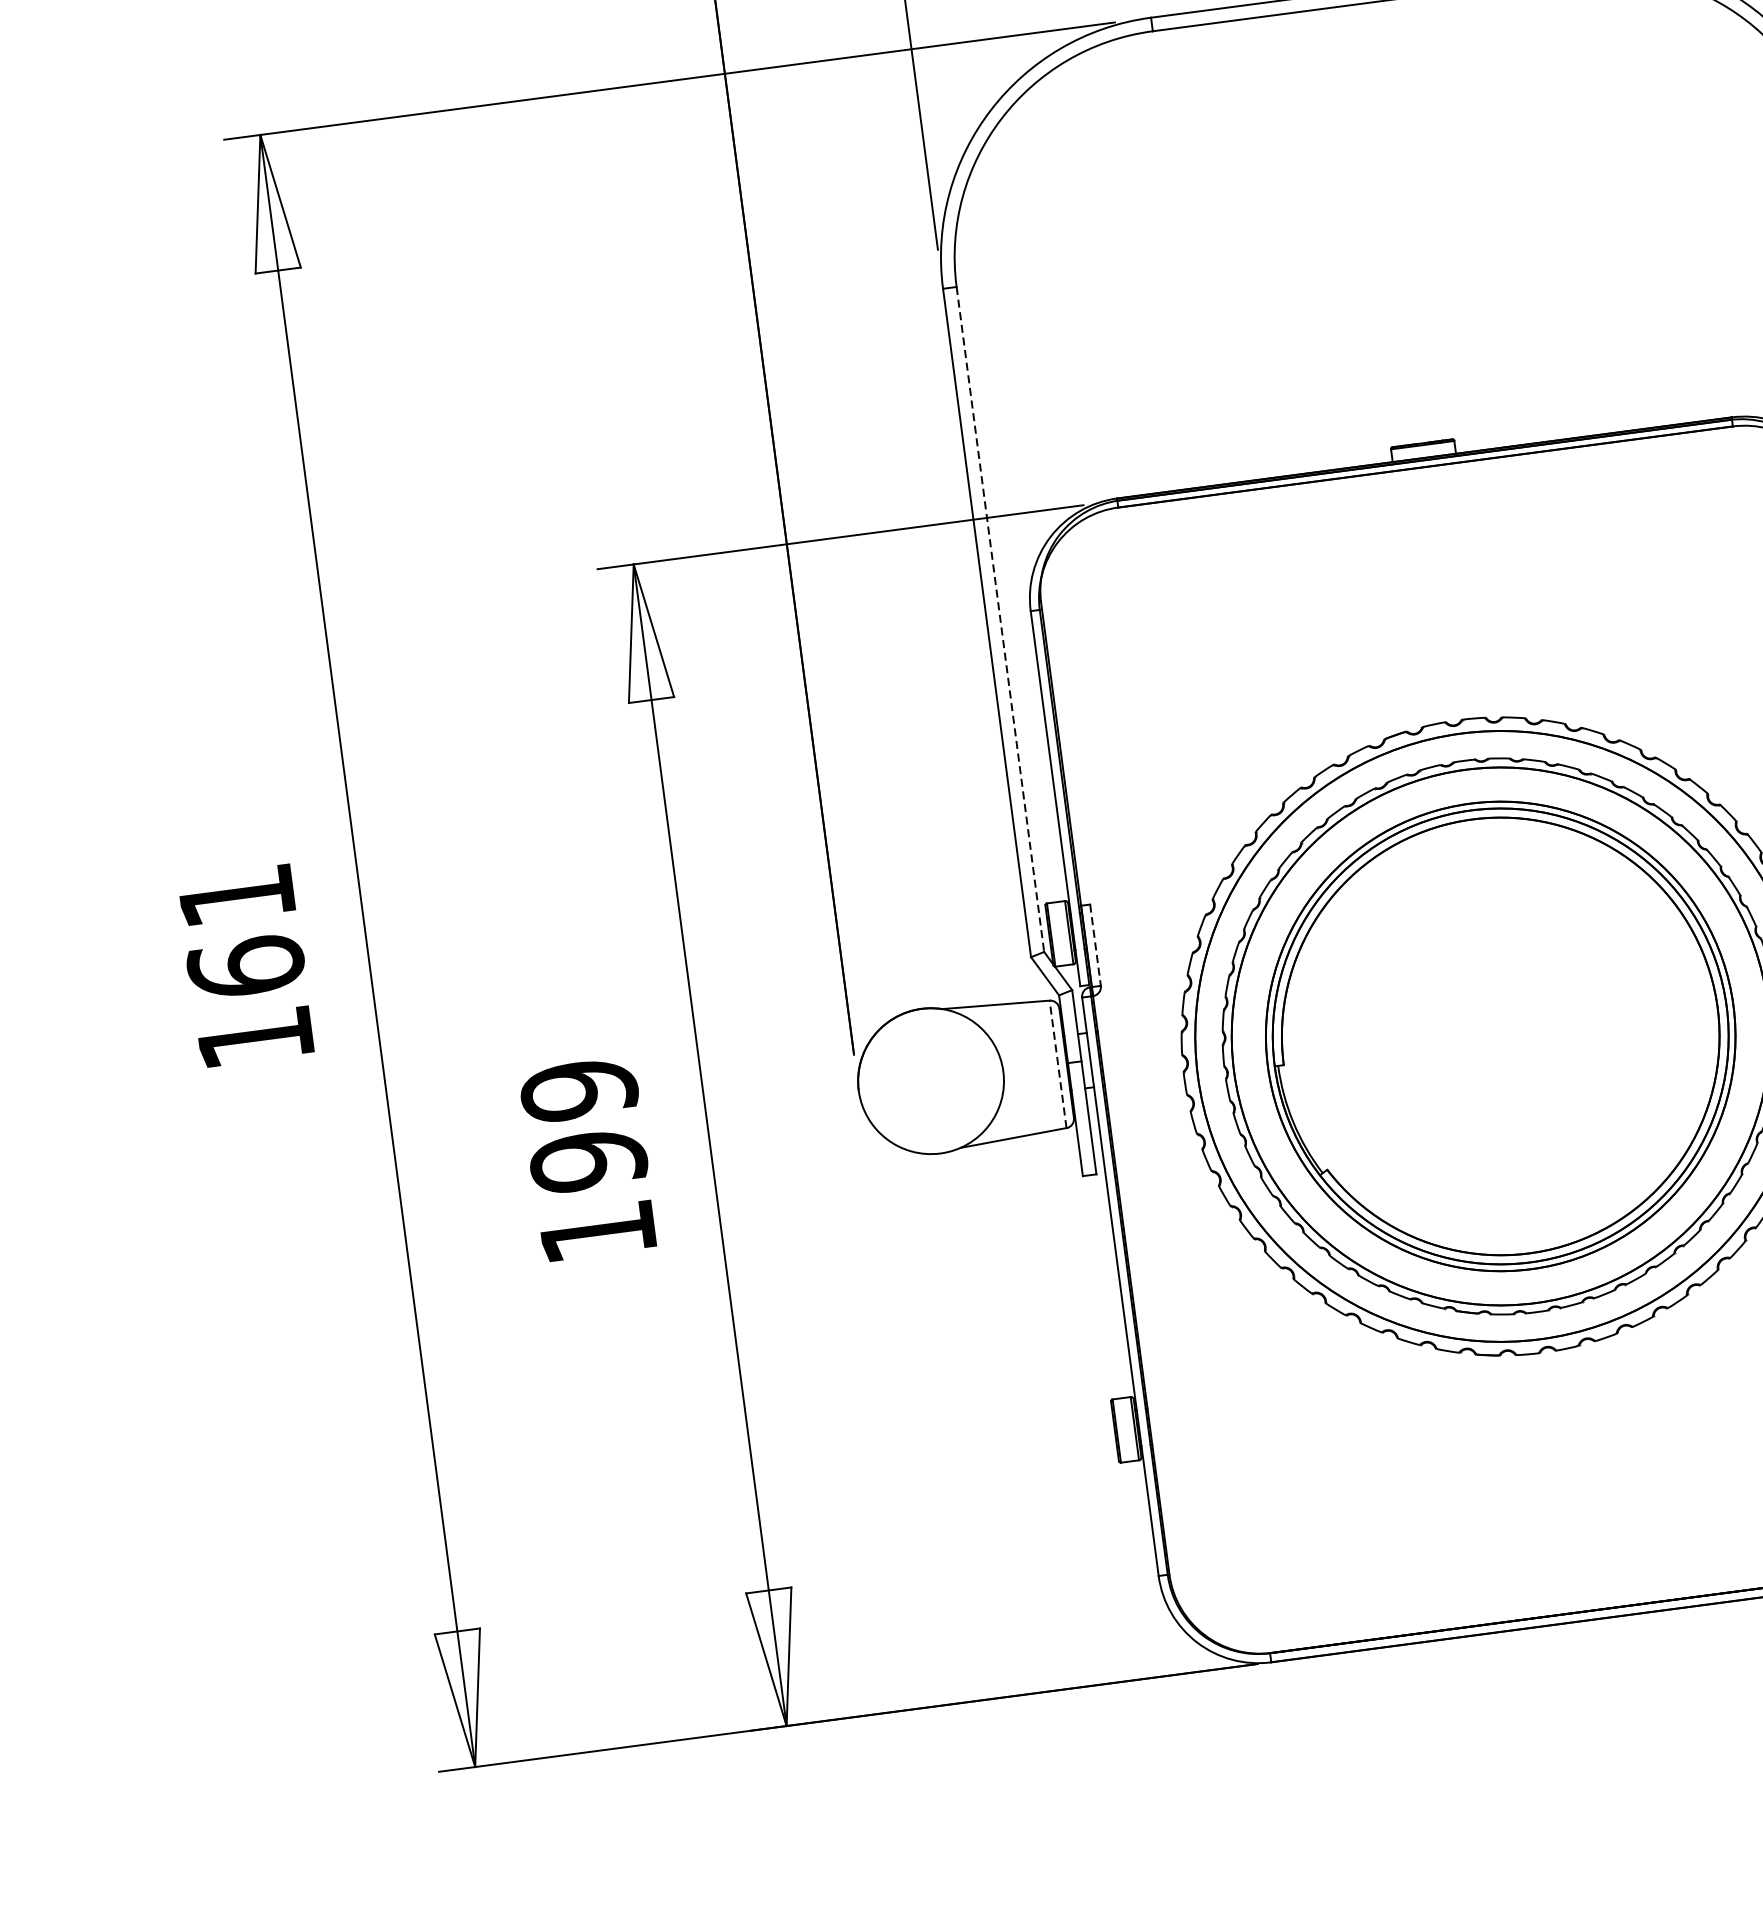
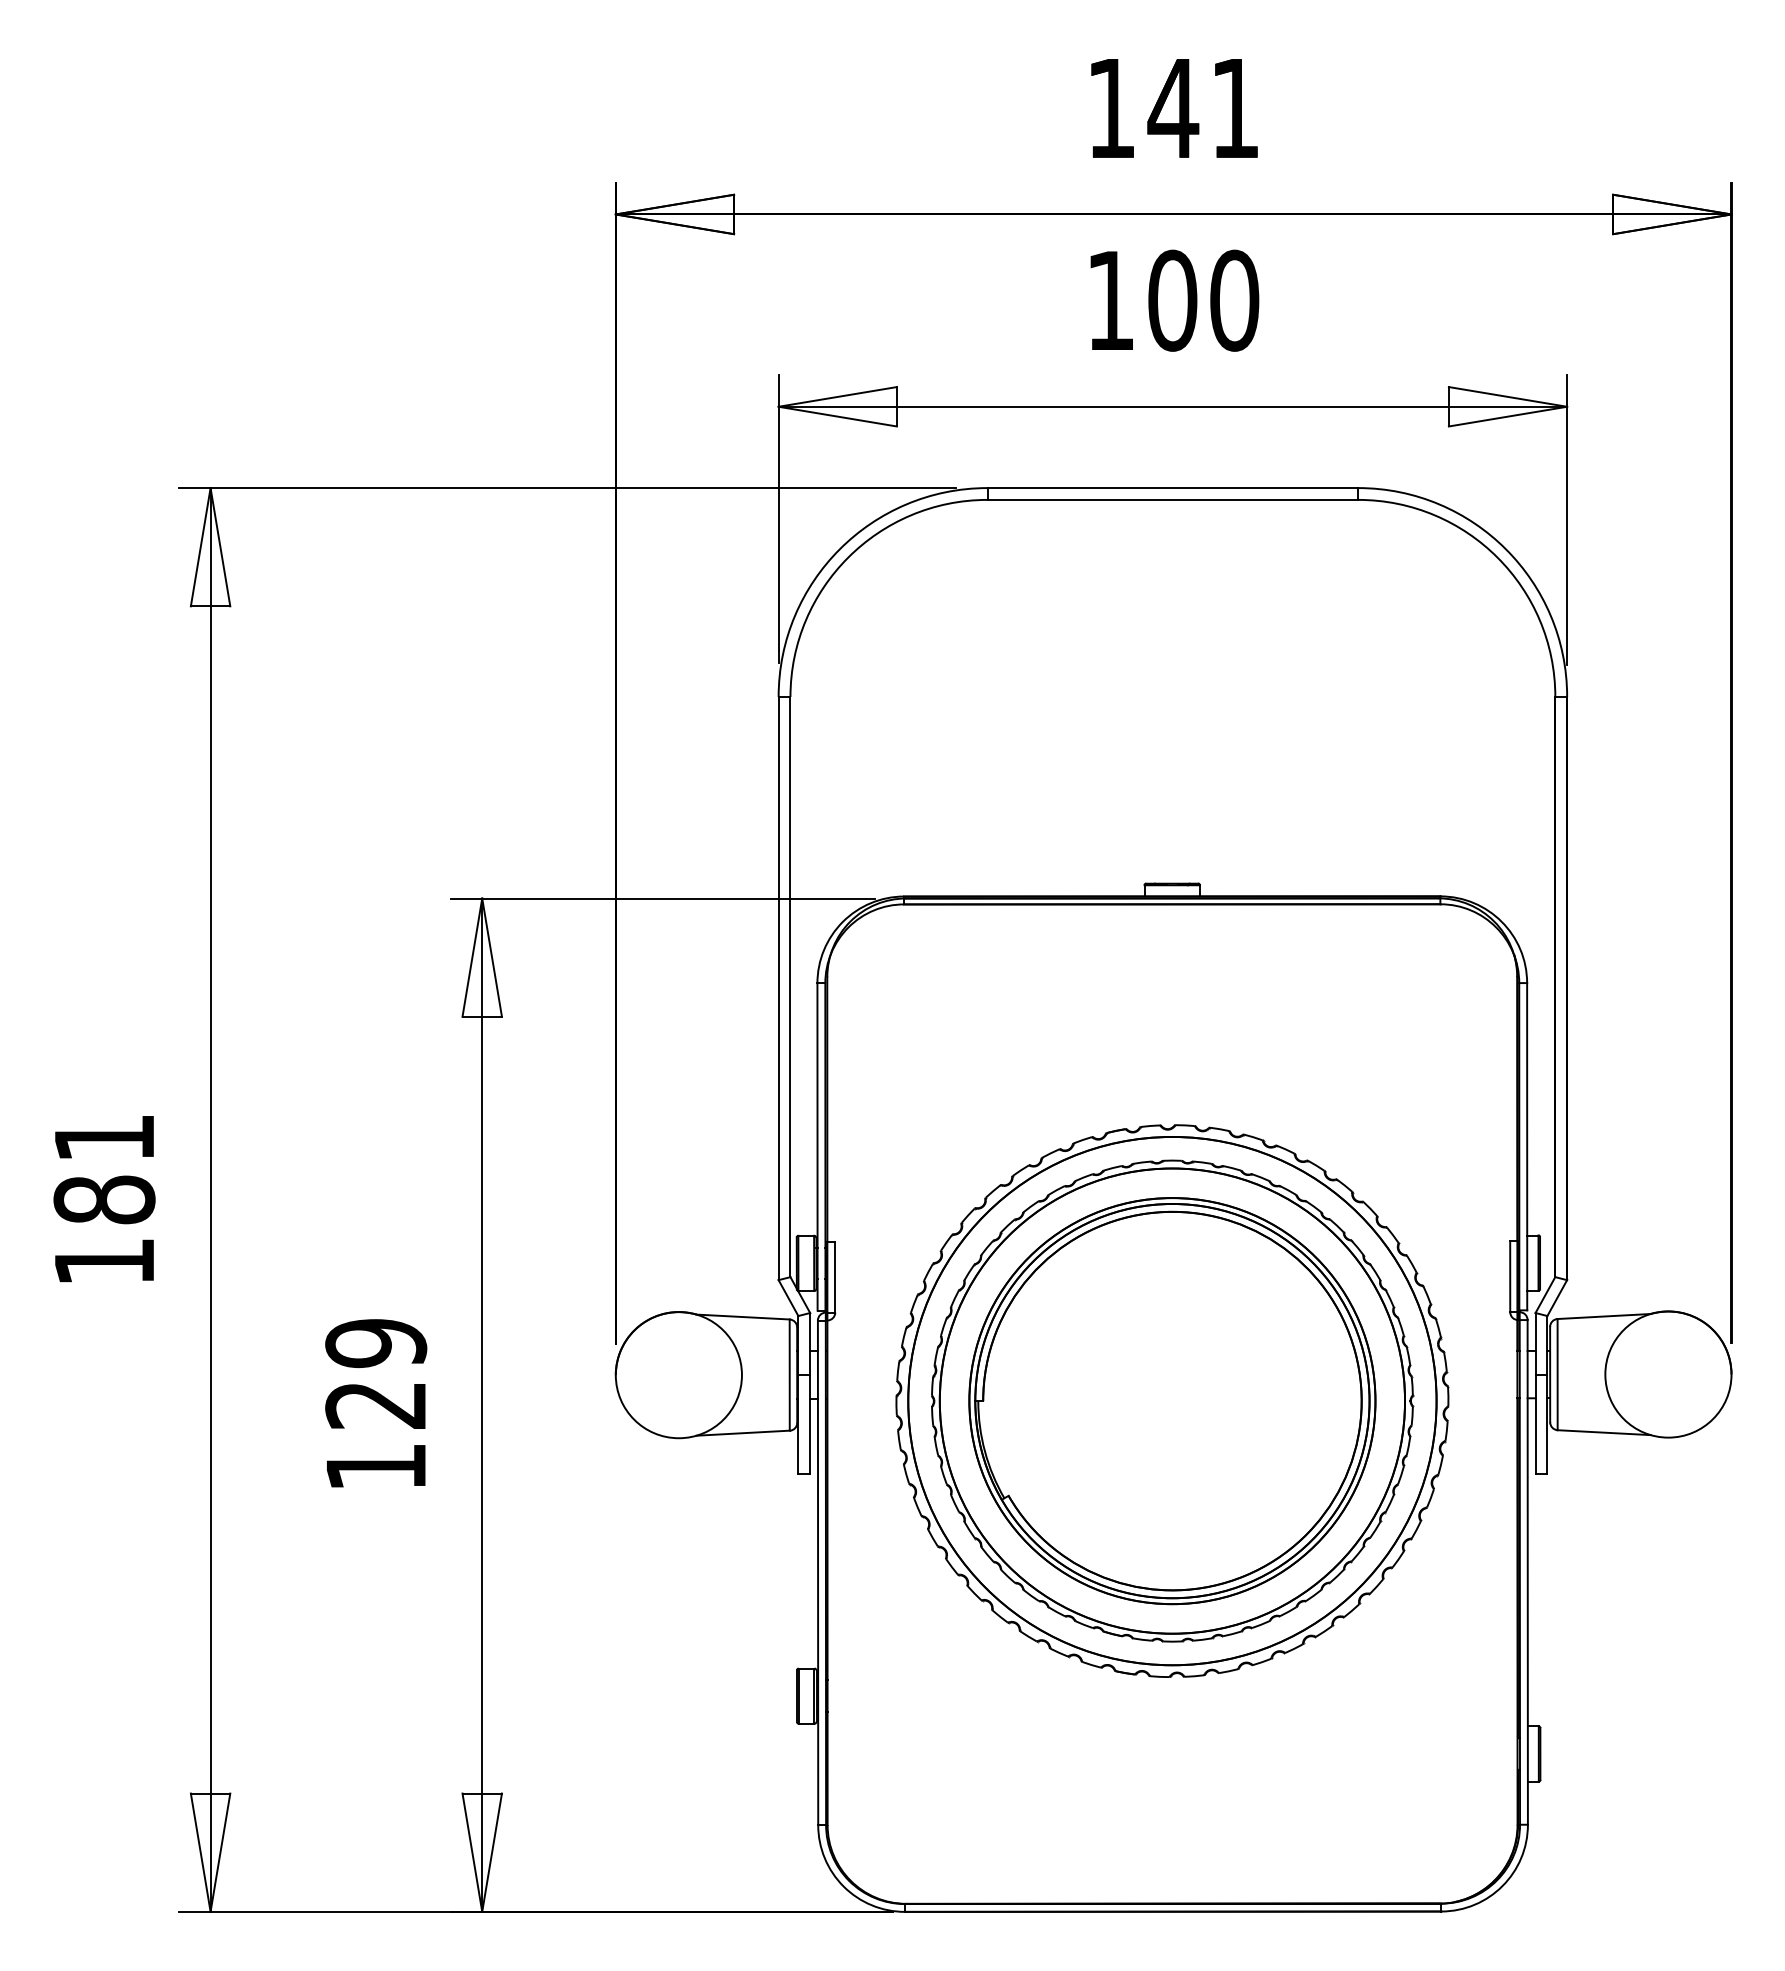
line: (1000, 619) -> (790, 987), dashed -> solid
line: (1095, 945) -> (835, 1277), dashed -> solid
text: (246, 966) -> (104, 1199), 161 -> 181
line: (1057, 1064) -> (789, 1375), dashed -> solid
text: (589, 1161) -> (376, 1405), 199 -> 129

